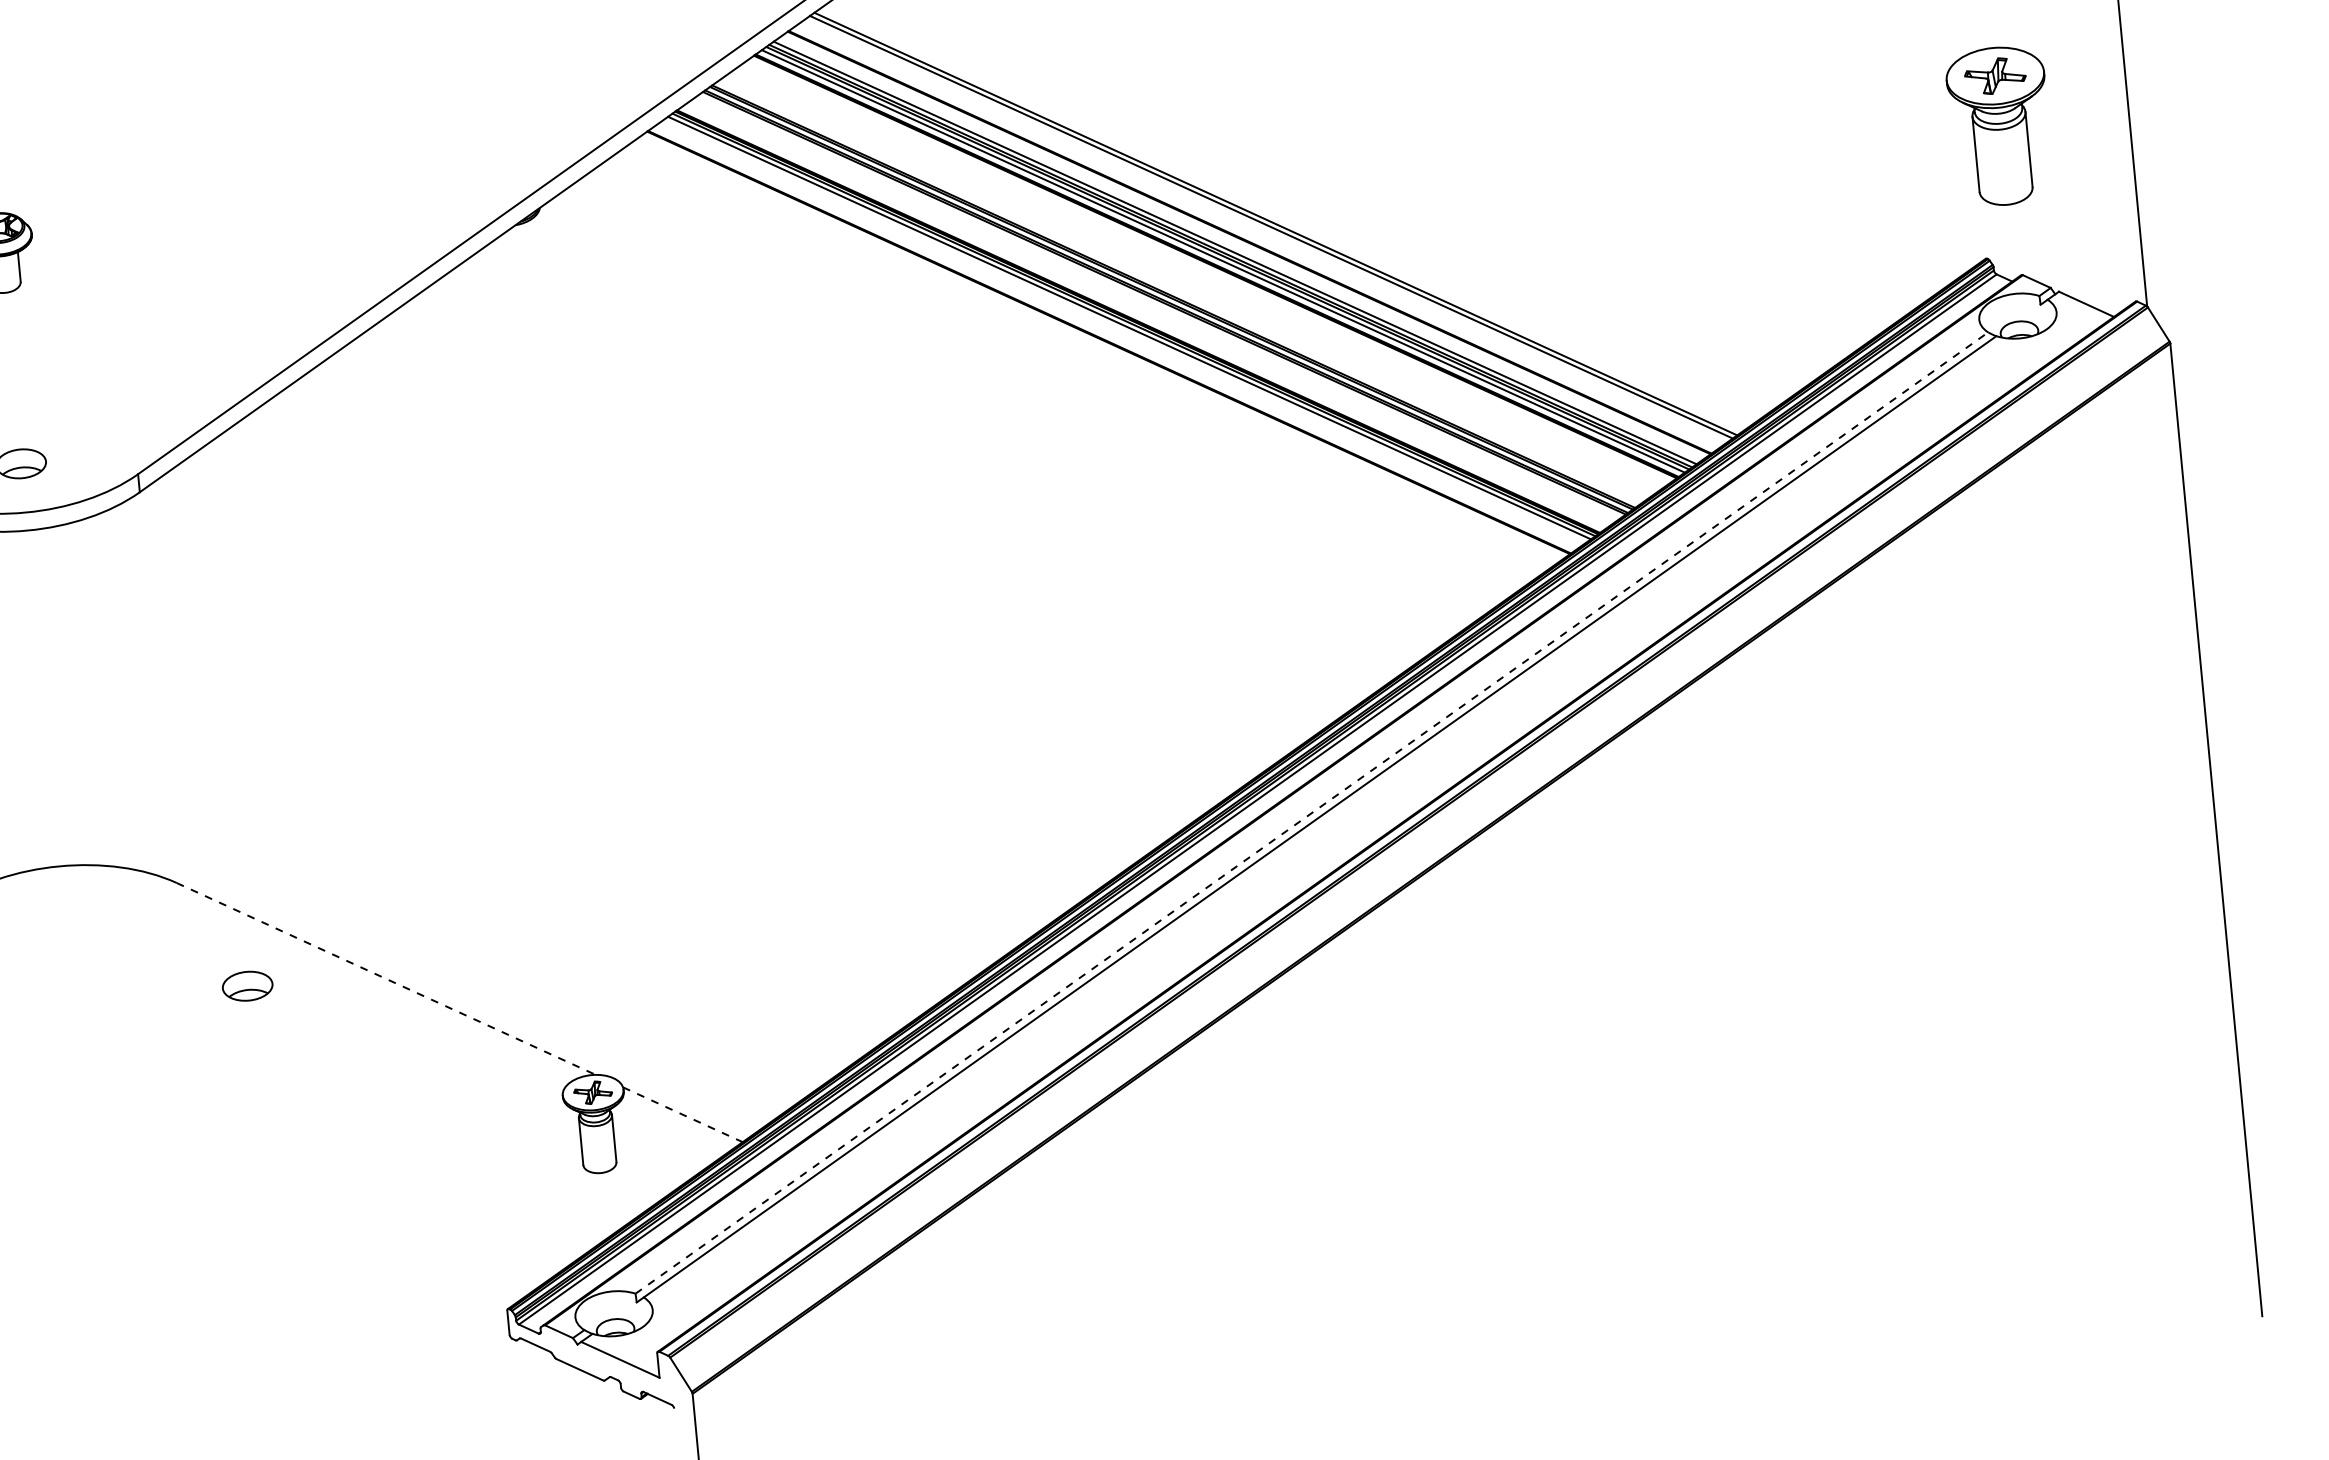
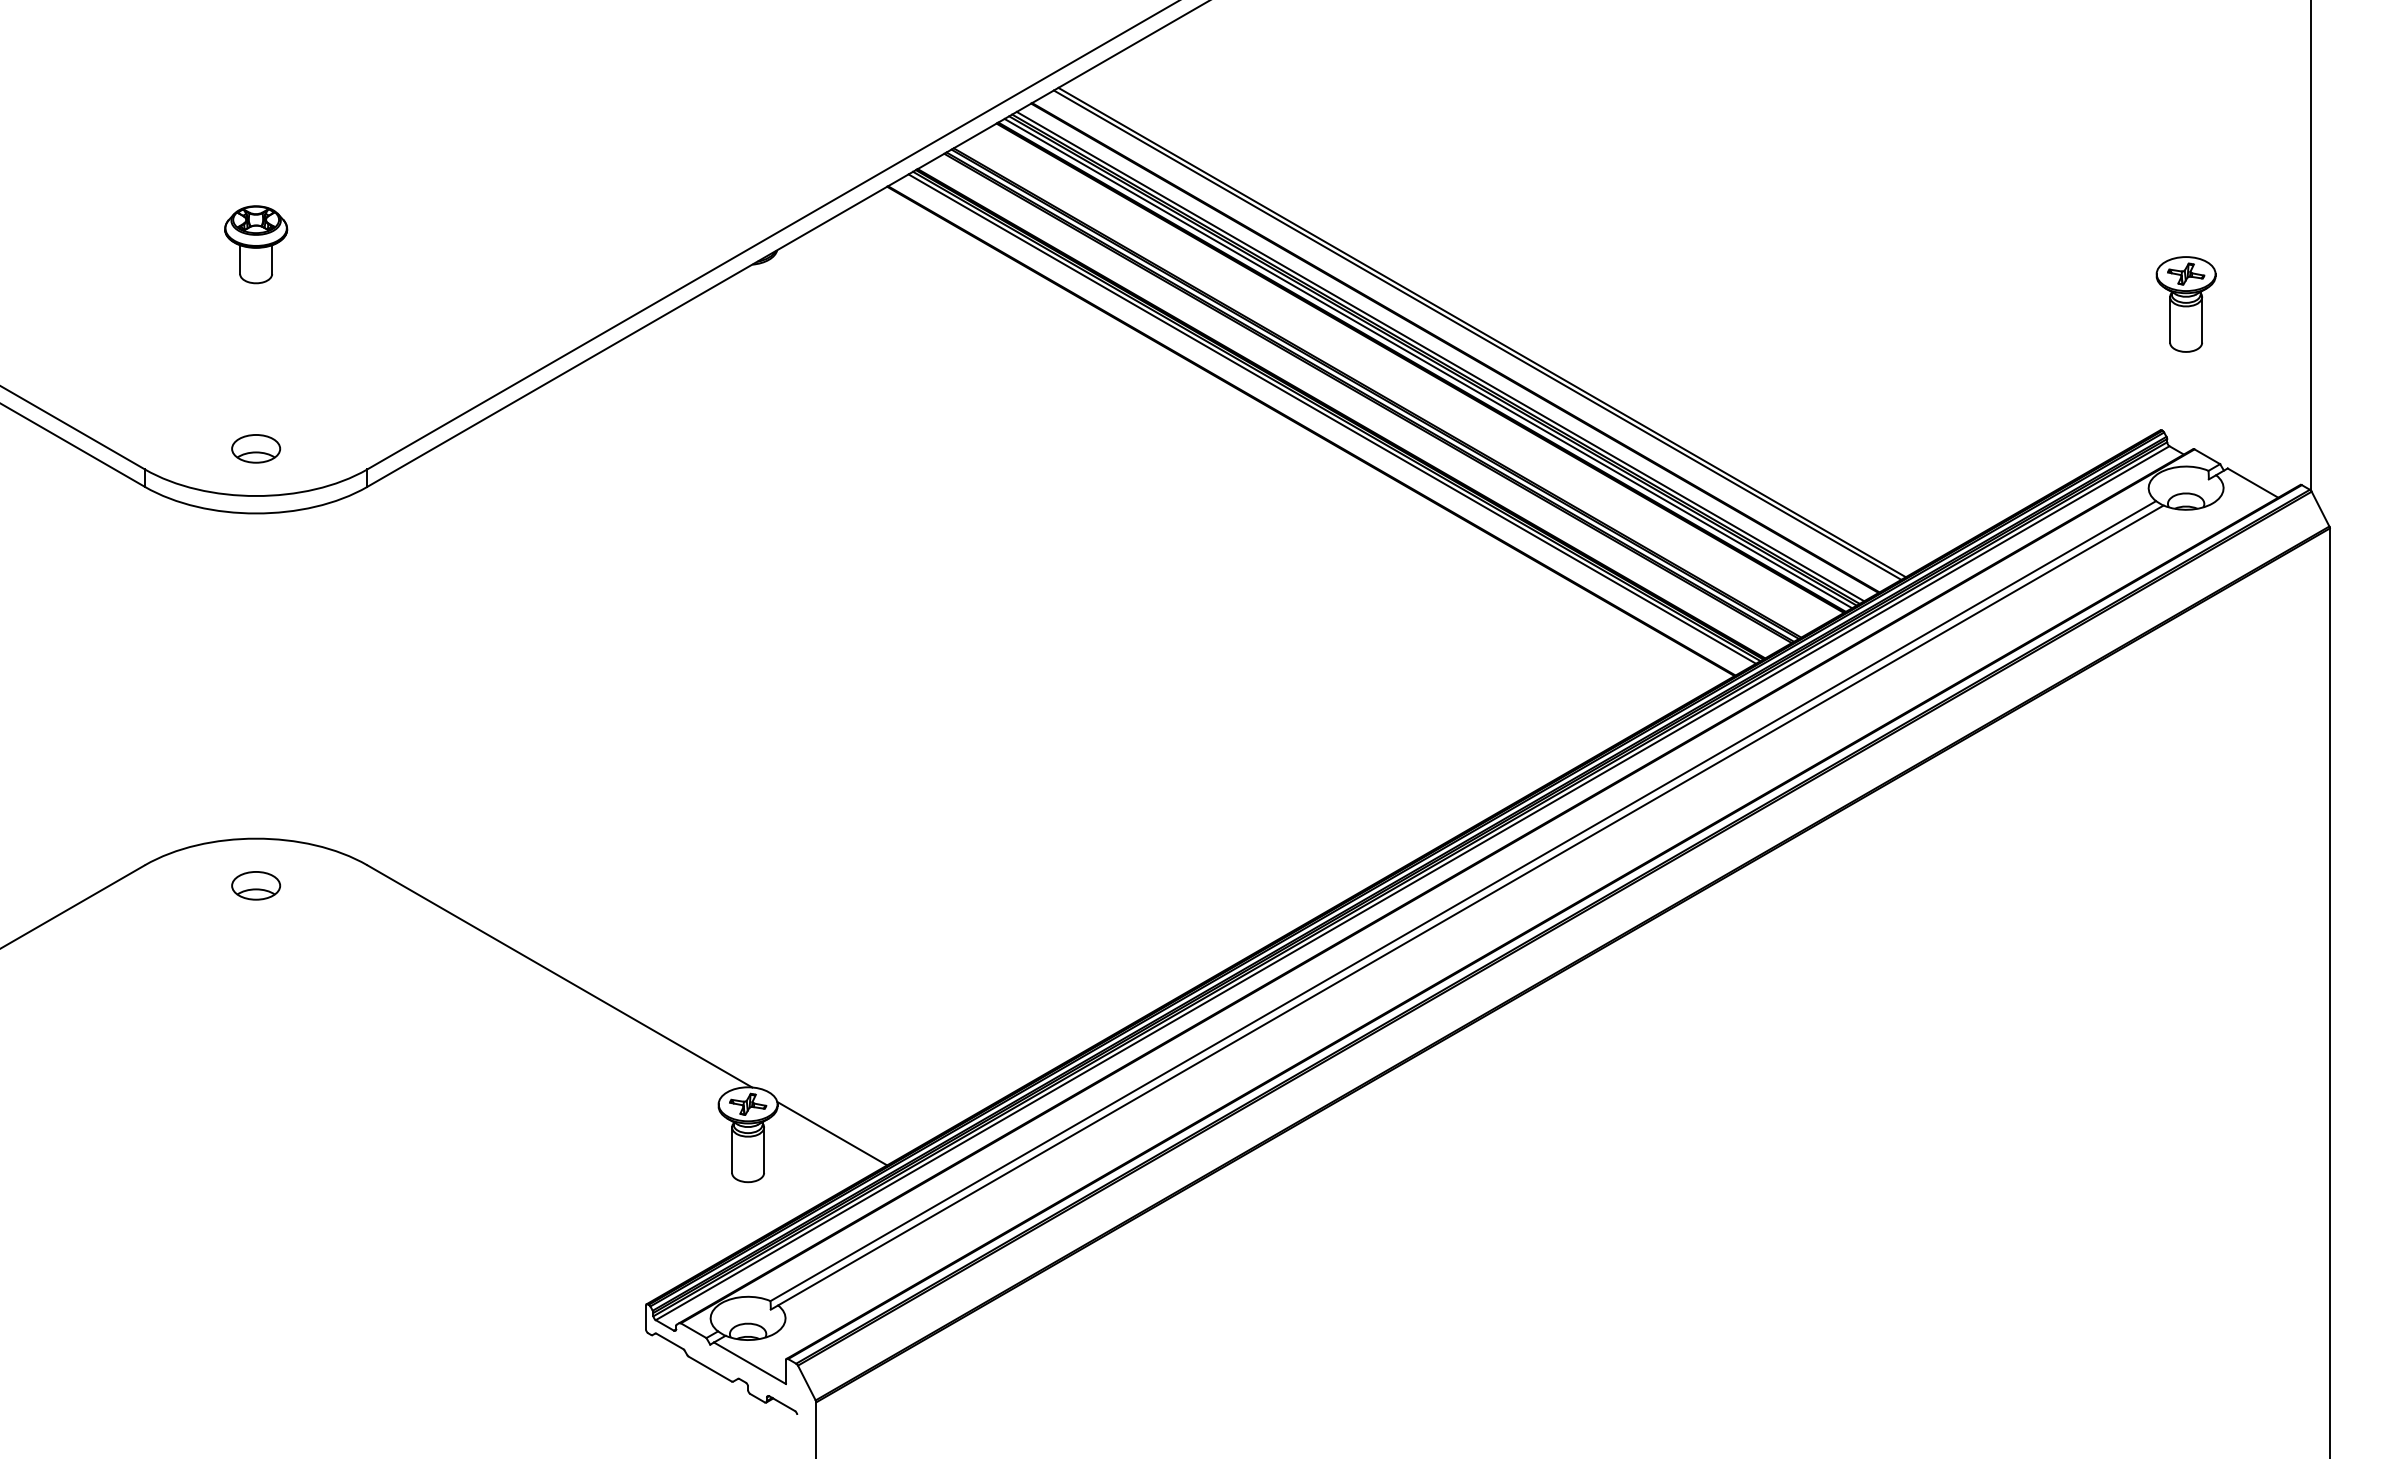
part: (1999, 126) -> (2185, 304), size x0.62
line: (1312, 813) -> (1463, 901), dashed -> solid
line: (386, 979) -> (560, 976), dashed -> solid
part: (248, 985) -> (256, 885), moved
line: (683, 1114) -> (832, 1133), dashed -> solid

